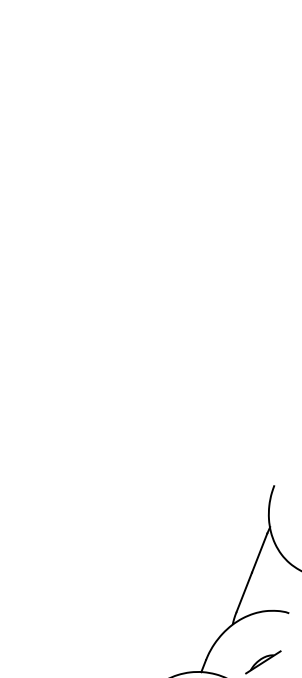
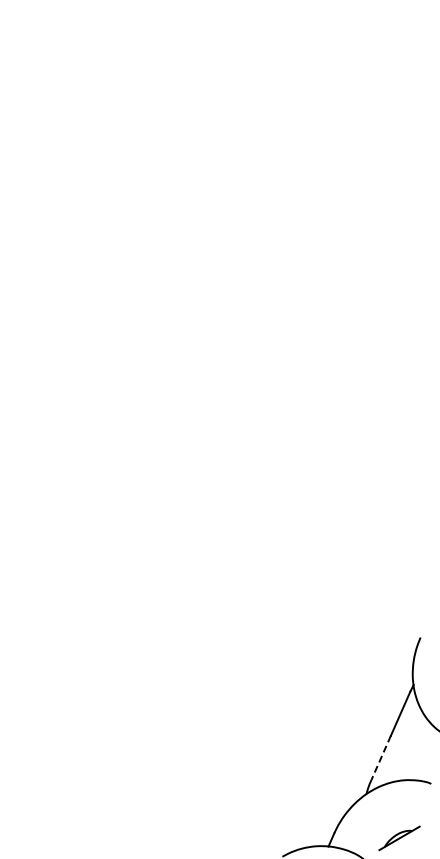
line: (244, 592) -> (381, 757), solid -> dashed

